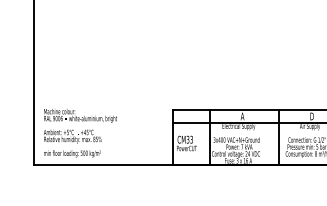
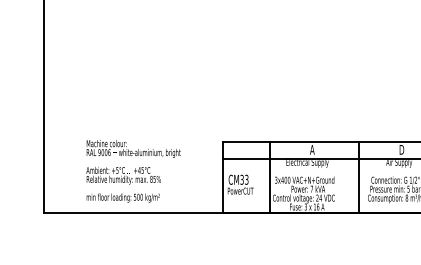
text: (80, 133) -> (133, 171), moved

